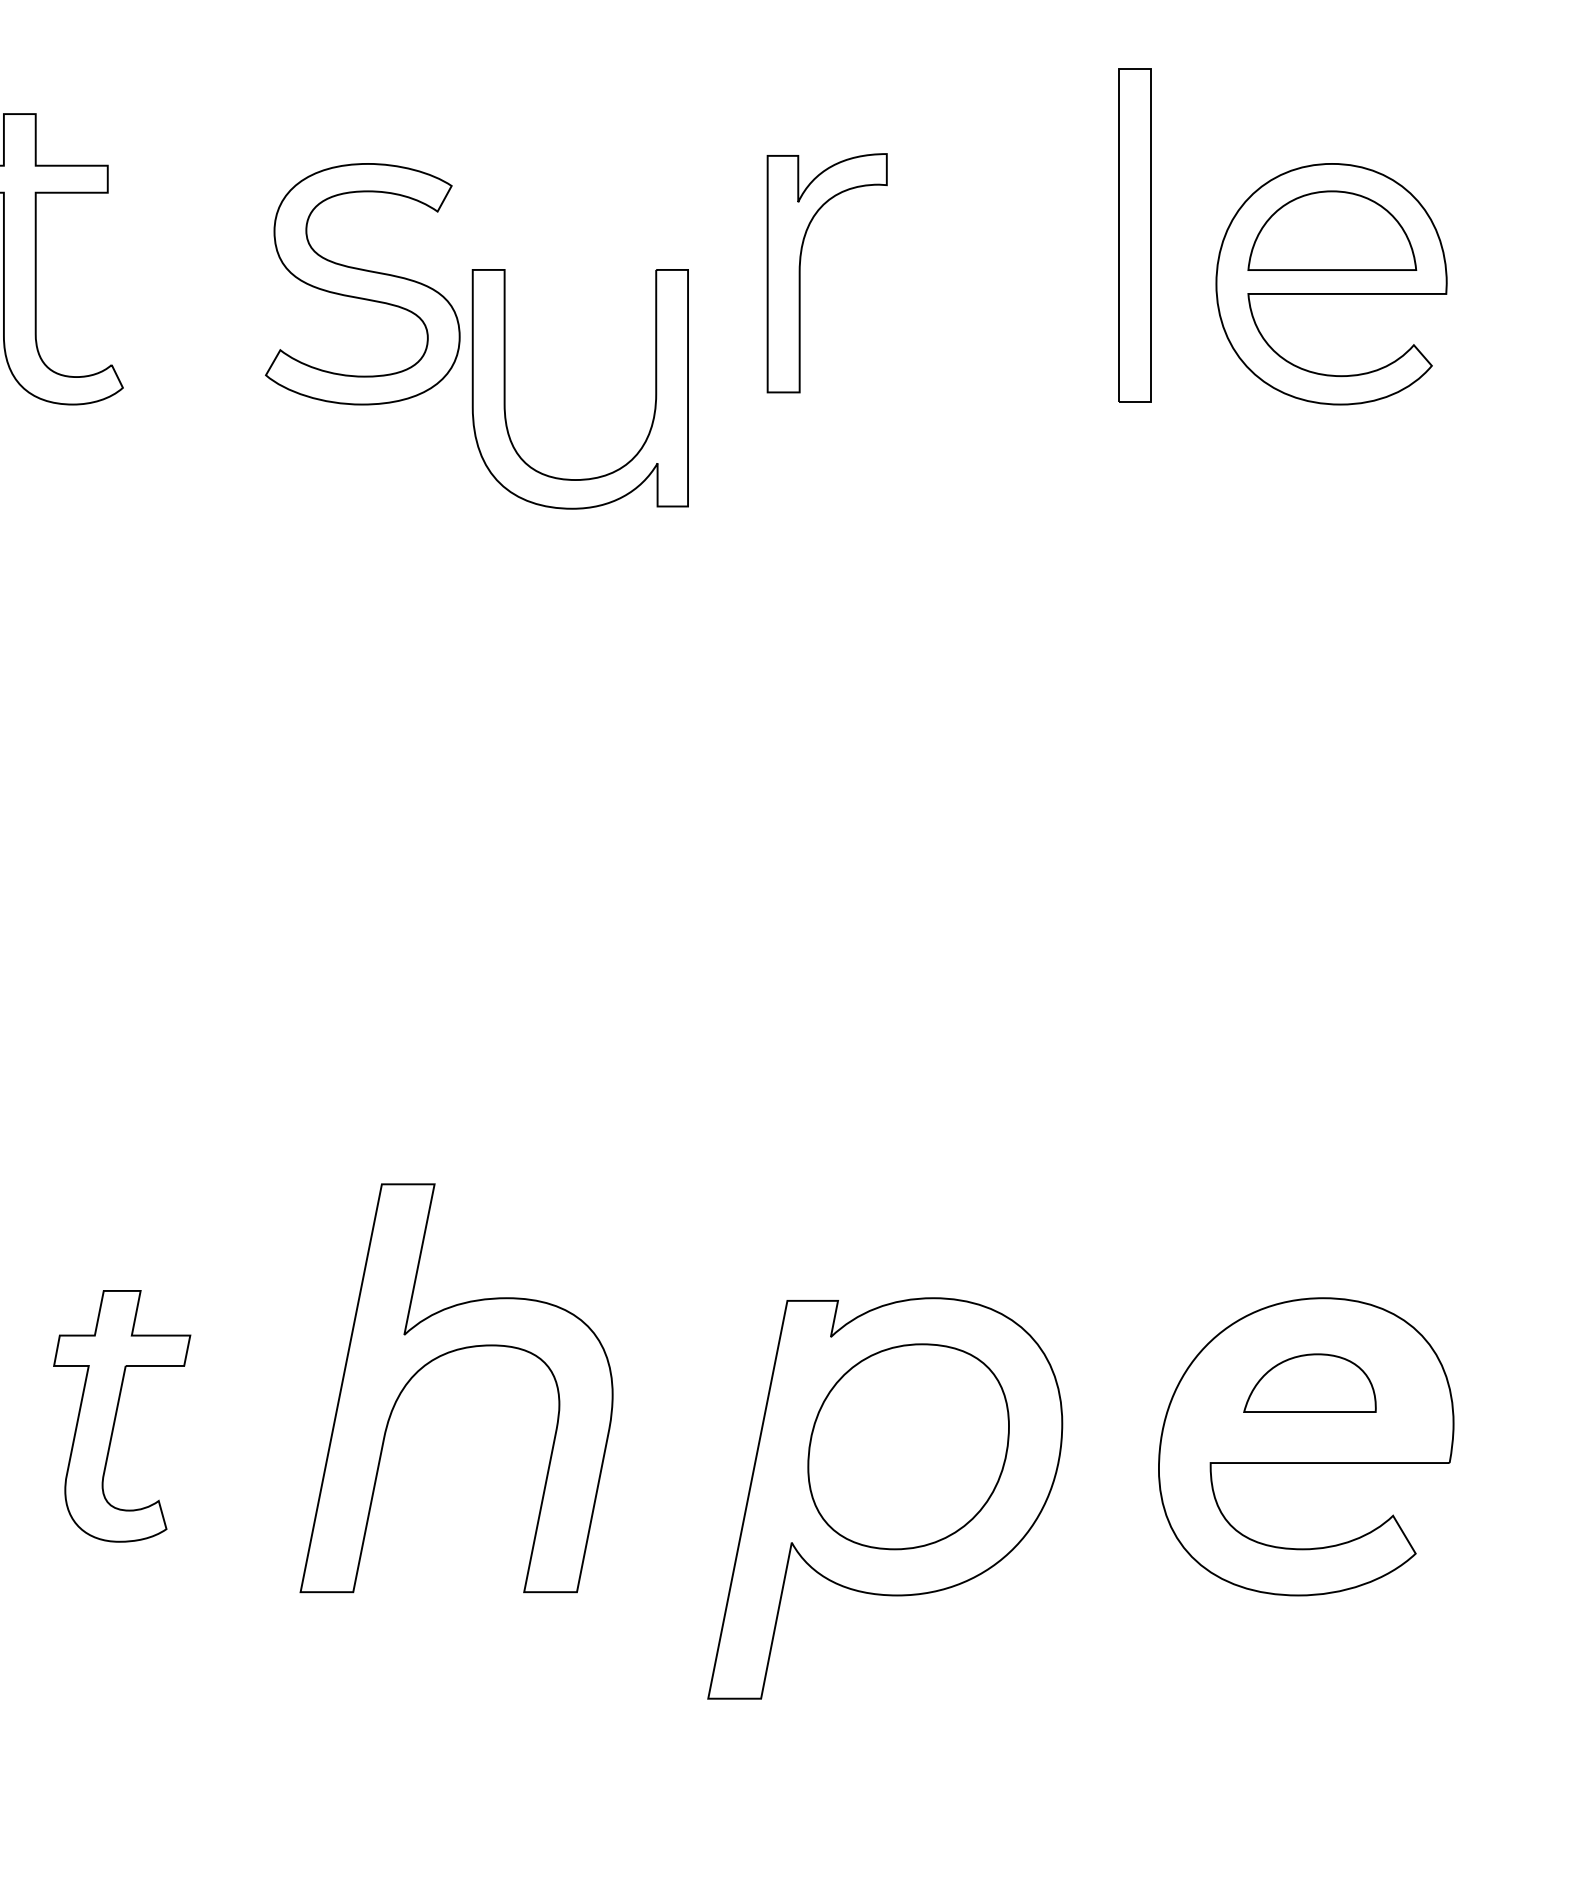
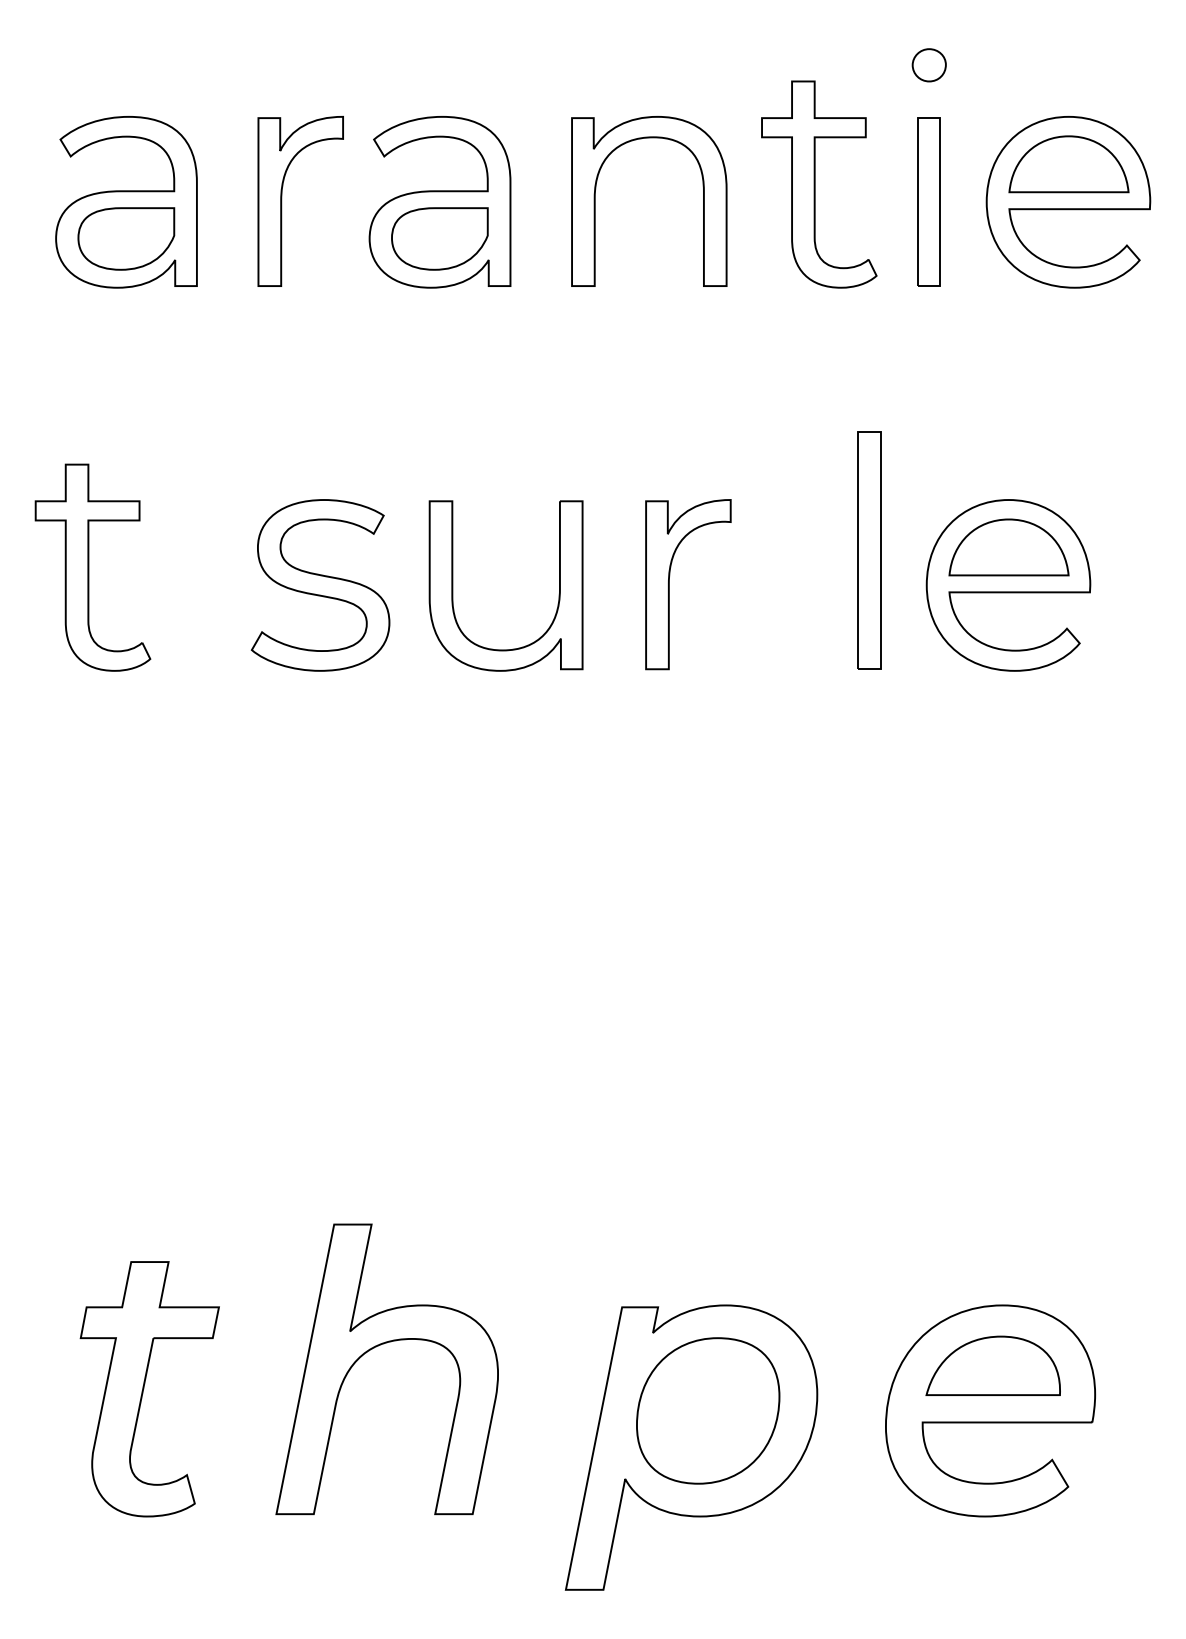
part: (800, 273) -> (669, 584), moved
part: (506, 388) -> (453, 585), moved
part: (1309, 1382) -> (992, 1365), size x1.43
part: (121, 1416) -> (149, 1389), size x1.43

